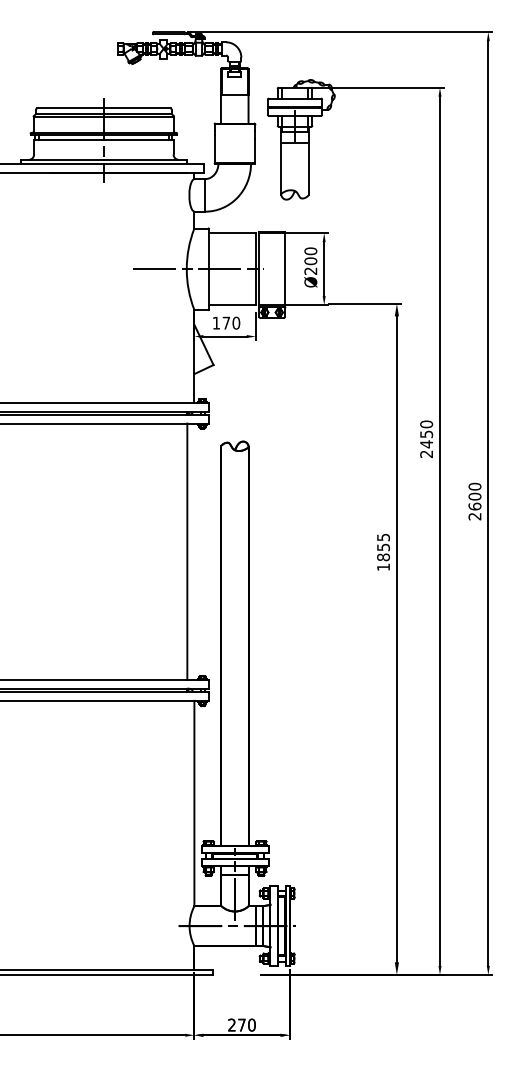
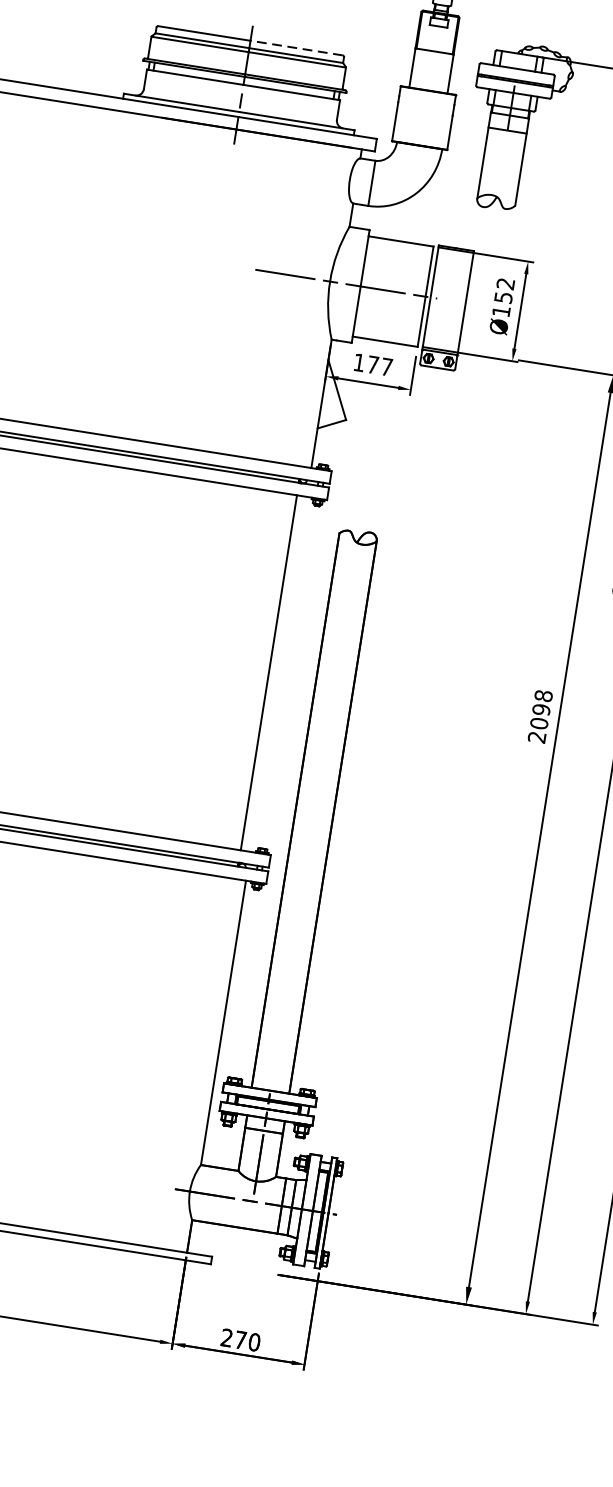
line: (136, 108) -> (295, 47), solid -> dashed
text: (310, 260) -> (503, 296), Ø200 -> Ø152
text: (236, 322) -> (387, 366), 170 -> 177
text: (383, 552) -> (540, 716), 1855 -> 2098

